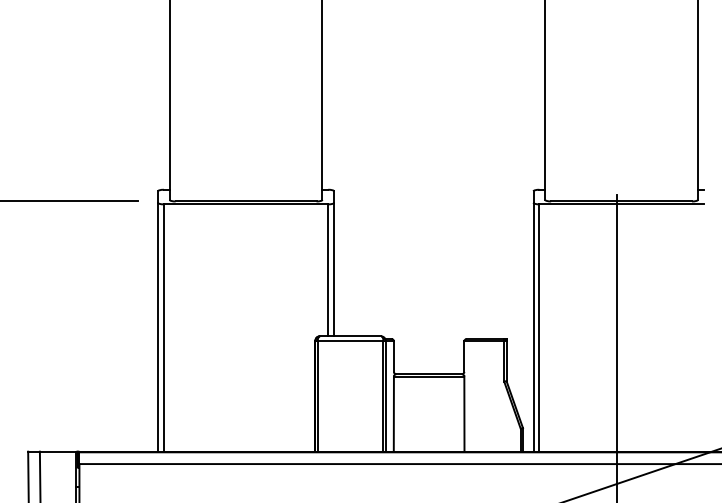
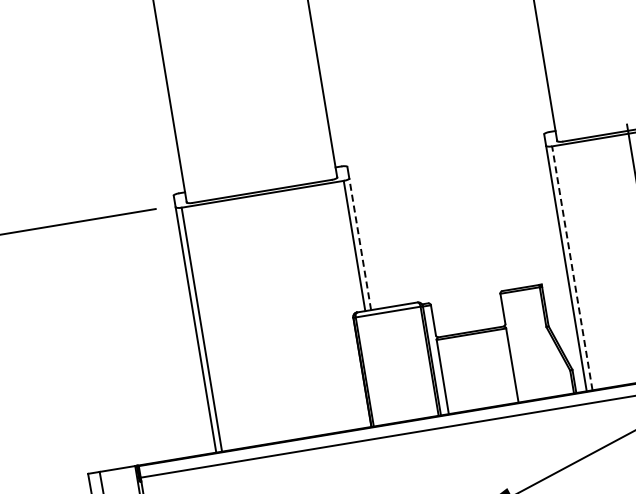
line: (334, 269) -> (360, 244), solid -> dashed
line: (539, 328) -> (572, 268), solid -> dashed

